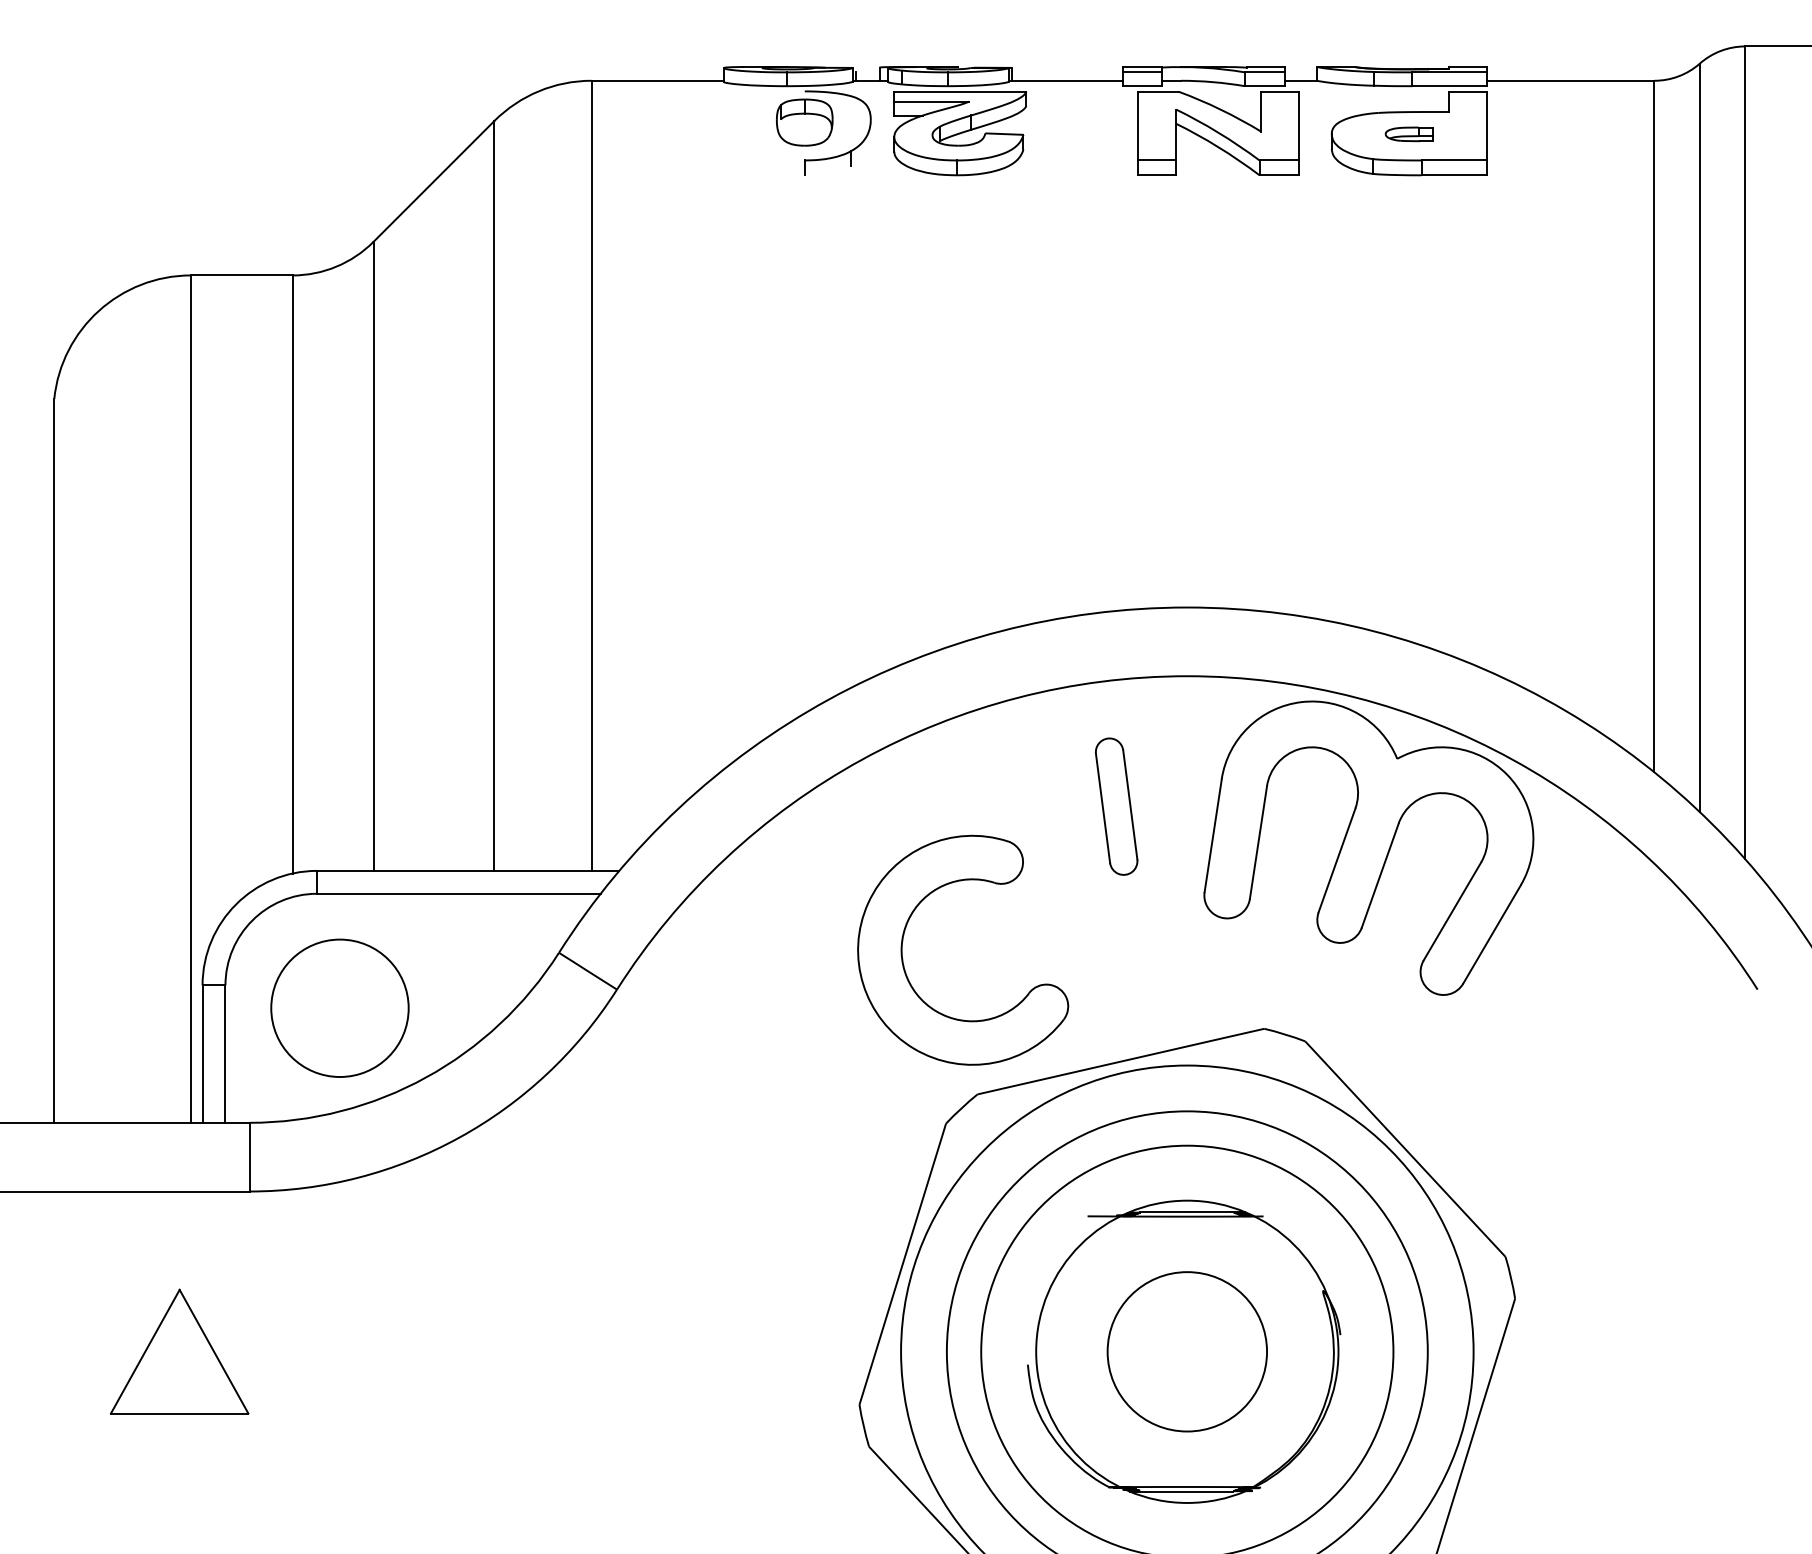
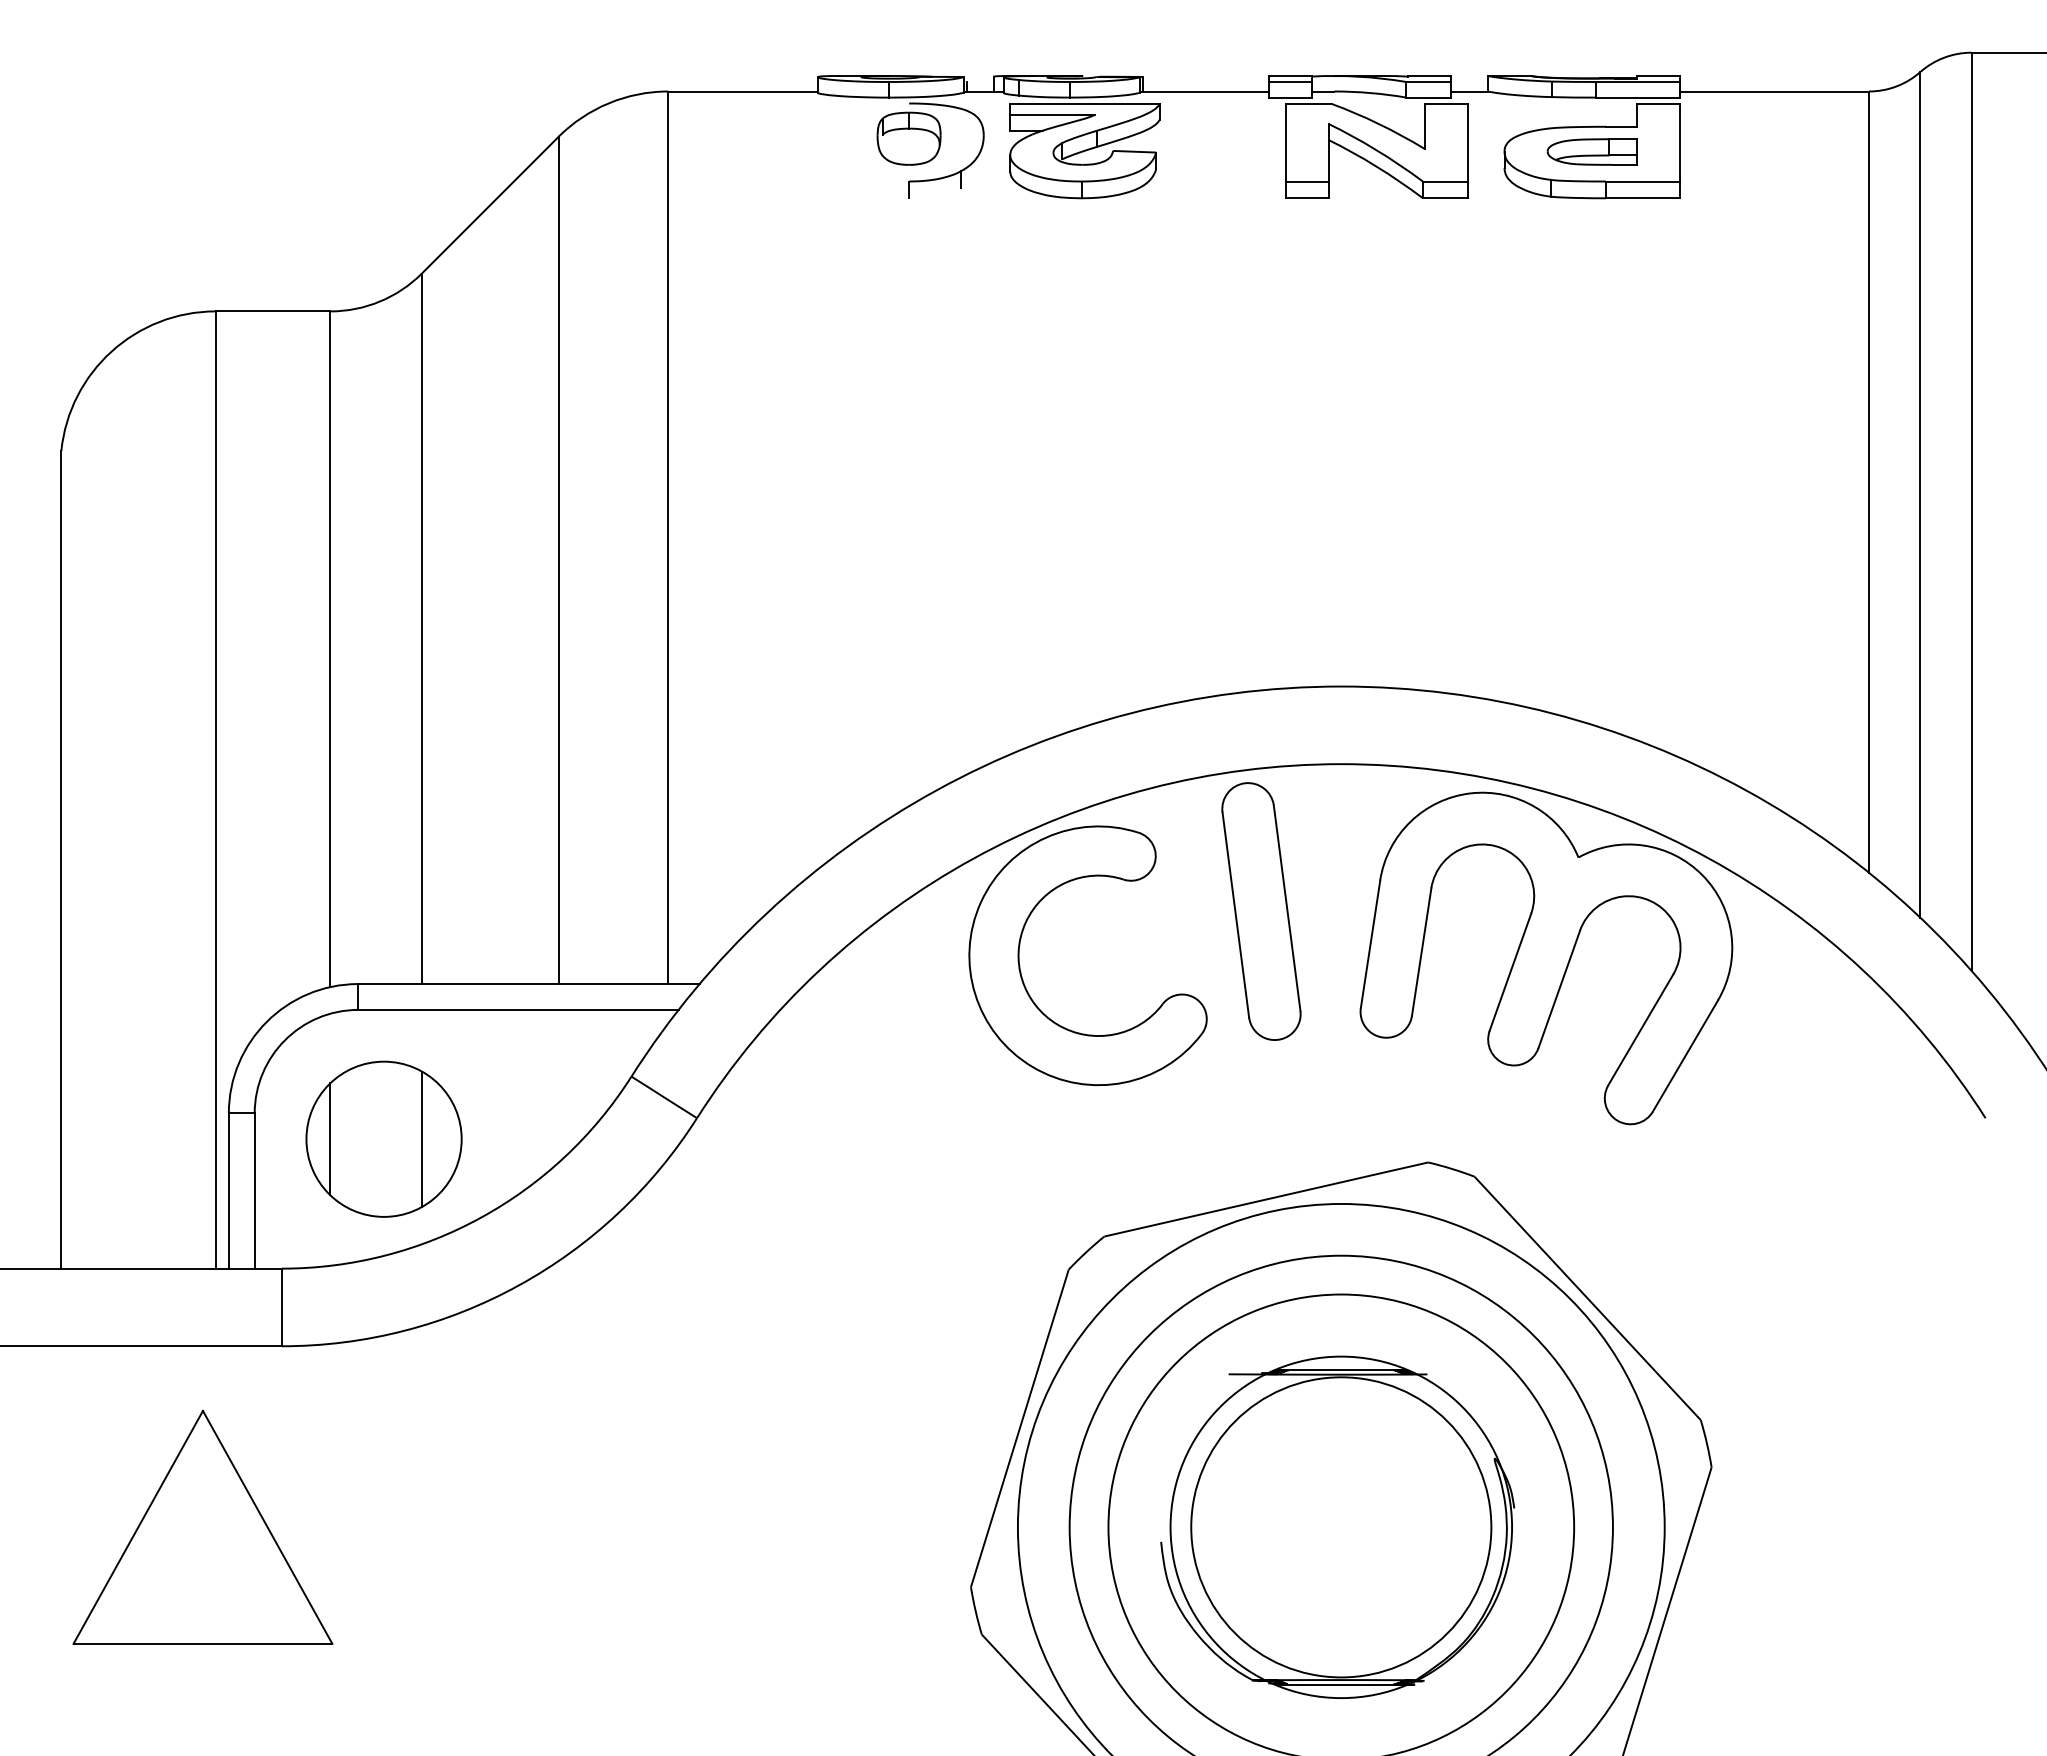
part: (1408, 133) -> (1591, 151), size x1.67
part: (1116, 806) -> (1261, 911), size x1.67
part: (903, 941) -> (1020, 945), moved
line: (292, 1008) -> (330, 1139), added
line: (373, 1008) -> (421, 1139), added
part: (179, 1351) -> (202, 1526), size x1.67
circle: (1187, 1351) -> (1341, 1527), size x1.67

